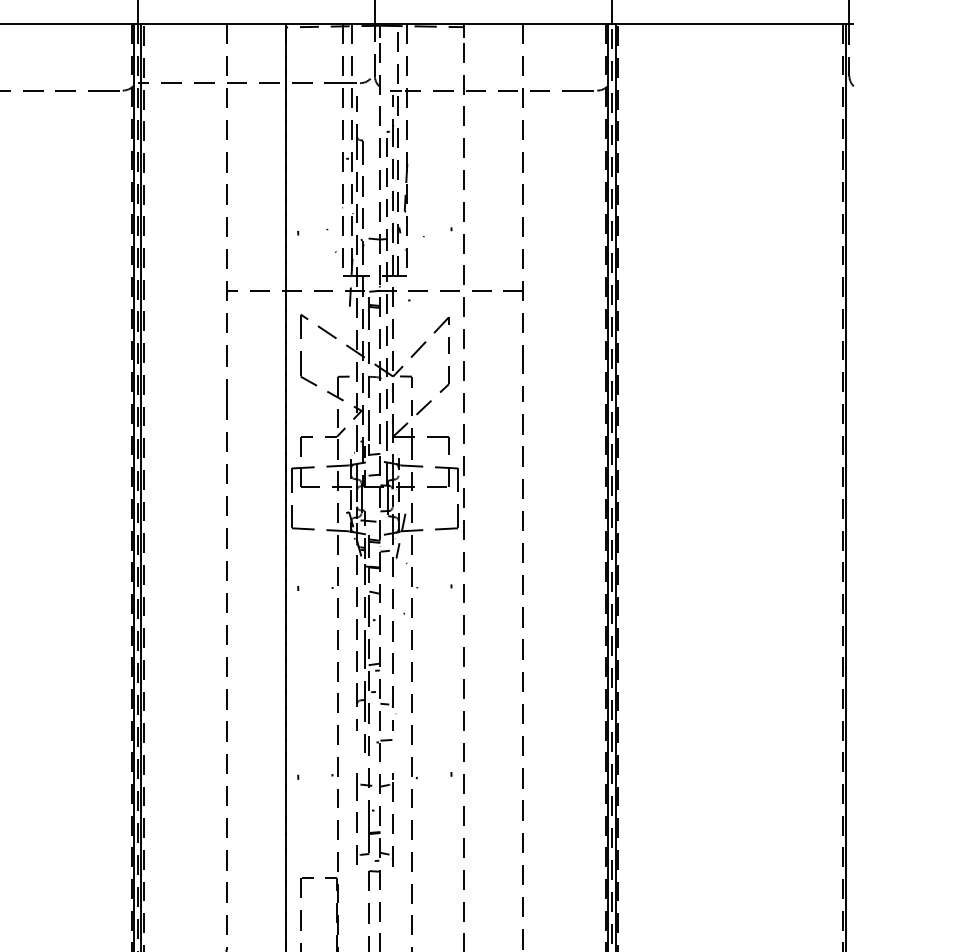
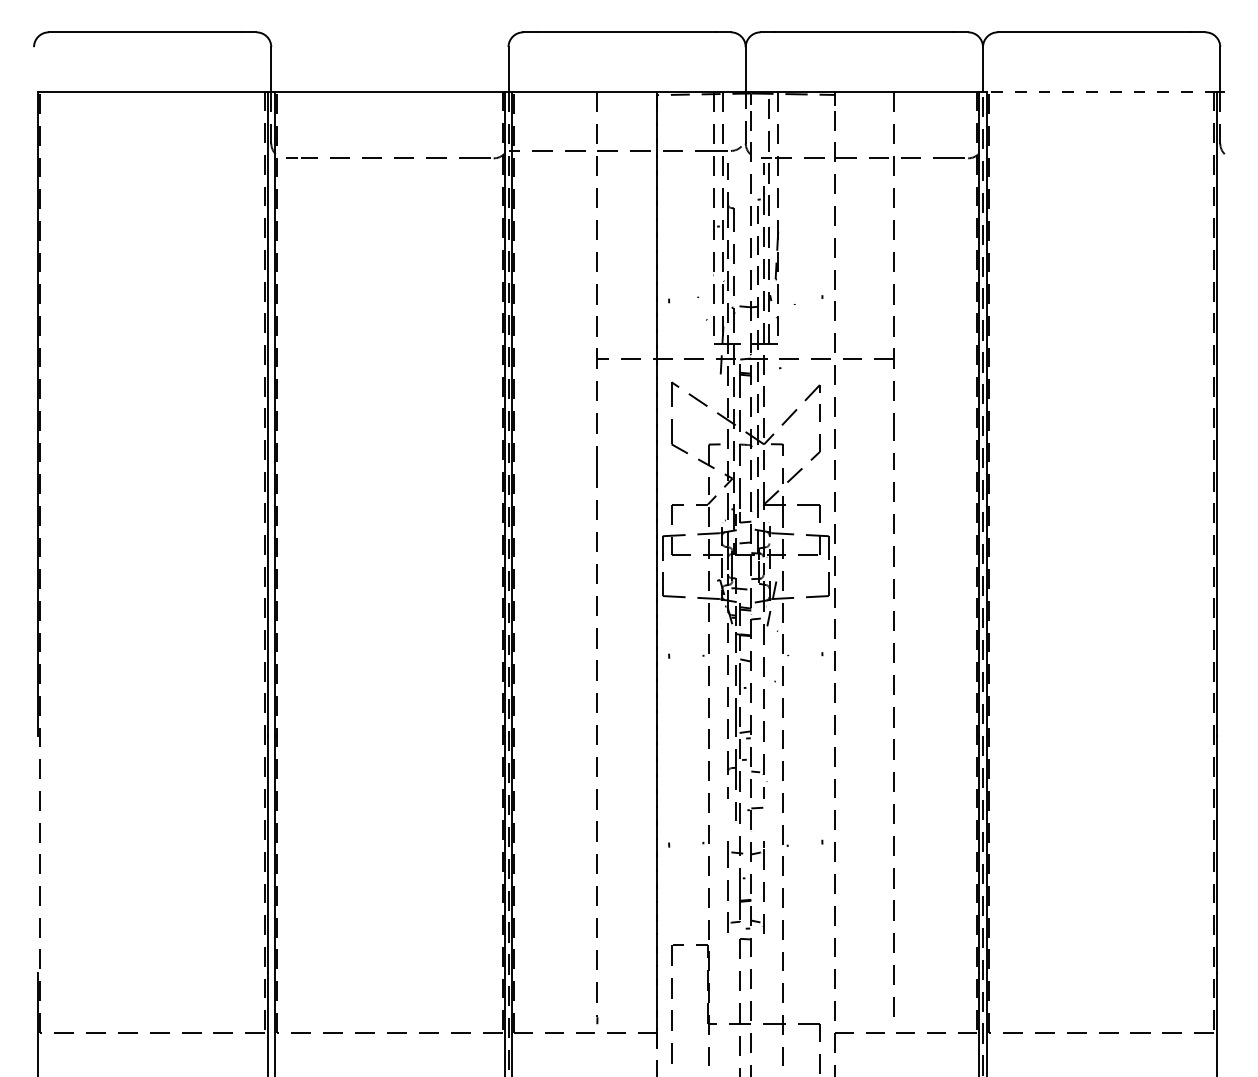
line: (730, 23) -> (1101, 91), solid -> dashed

